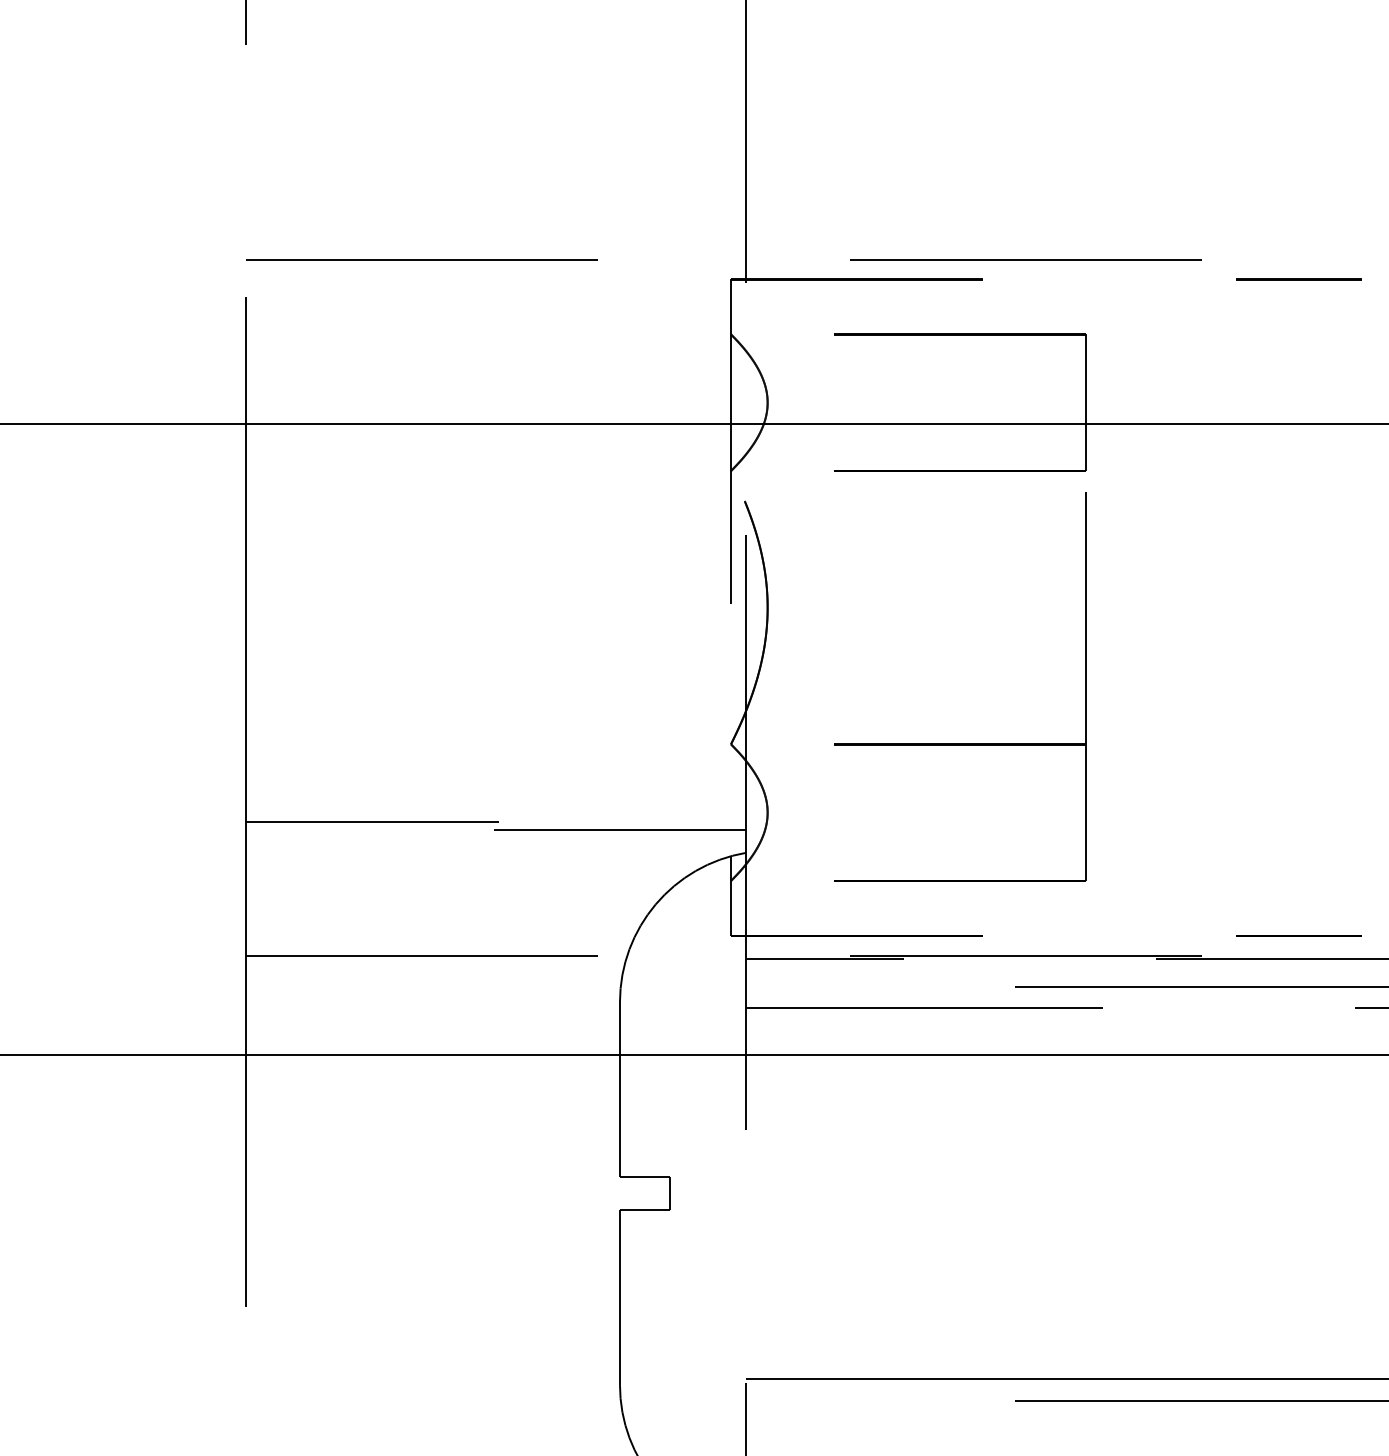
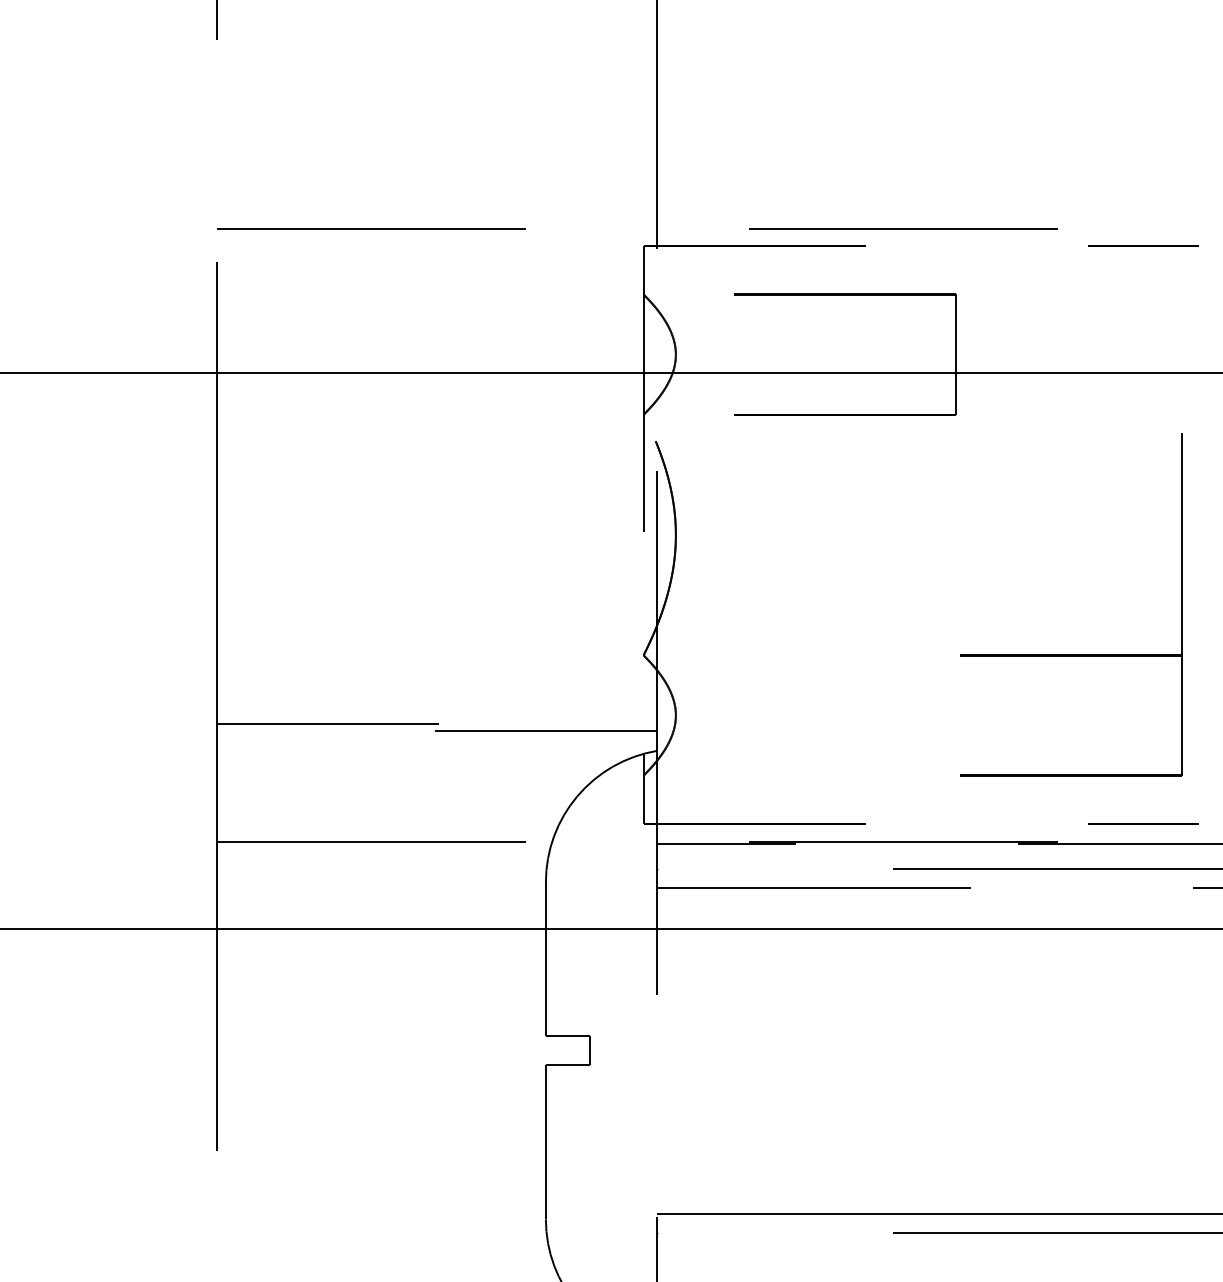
part: (960, 743) -> (1071, 654), moved

